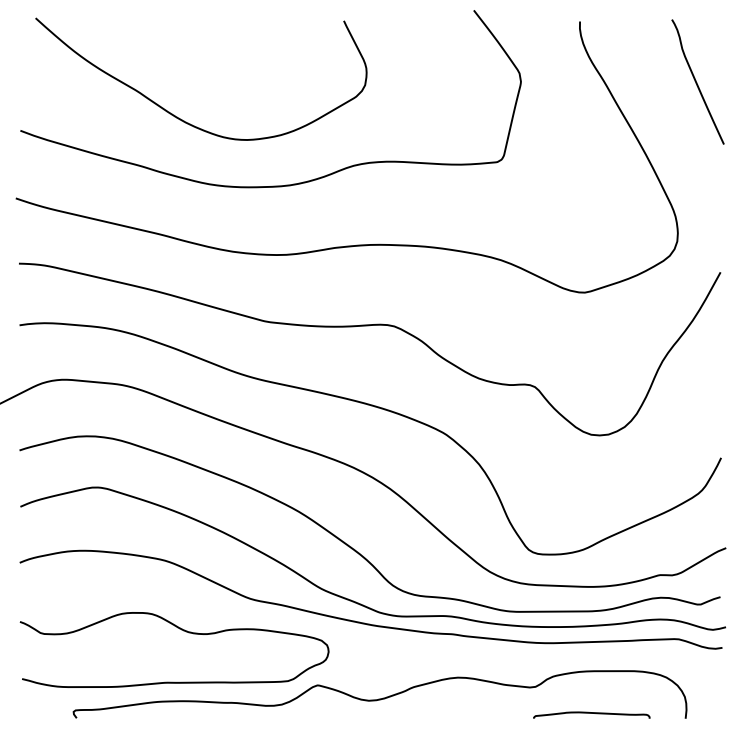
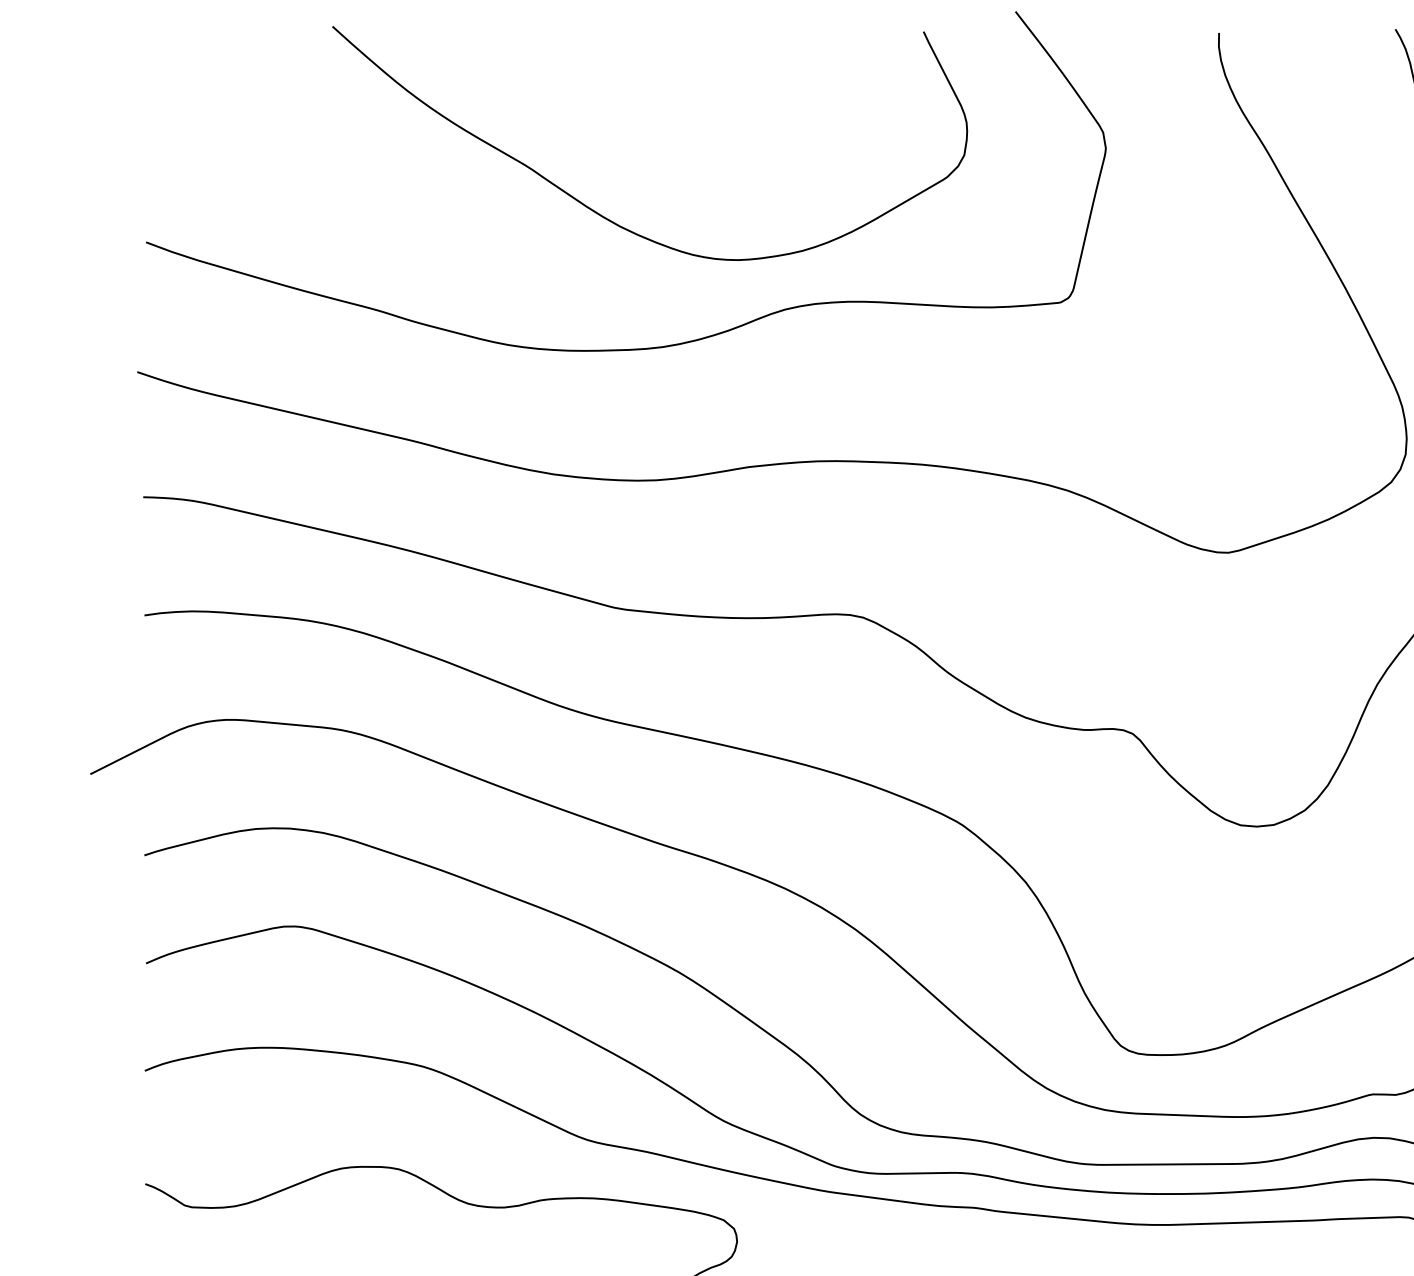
curve: (177, 116) -> (604, 215), moved

